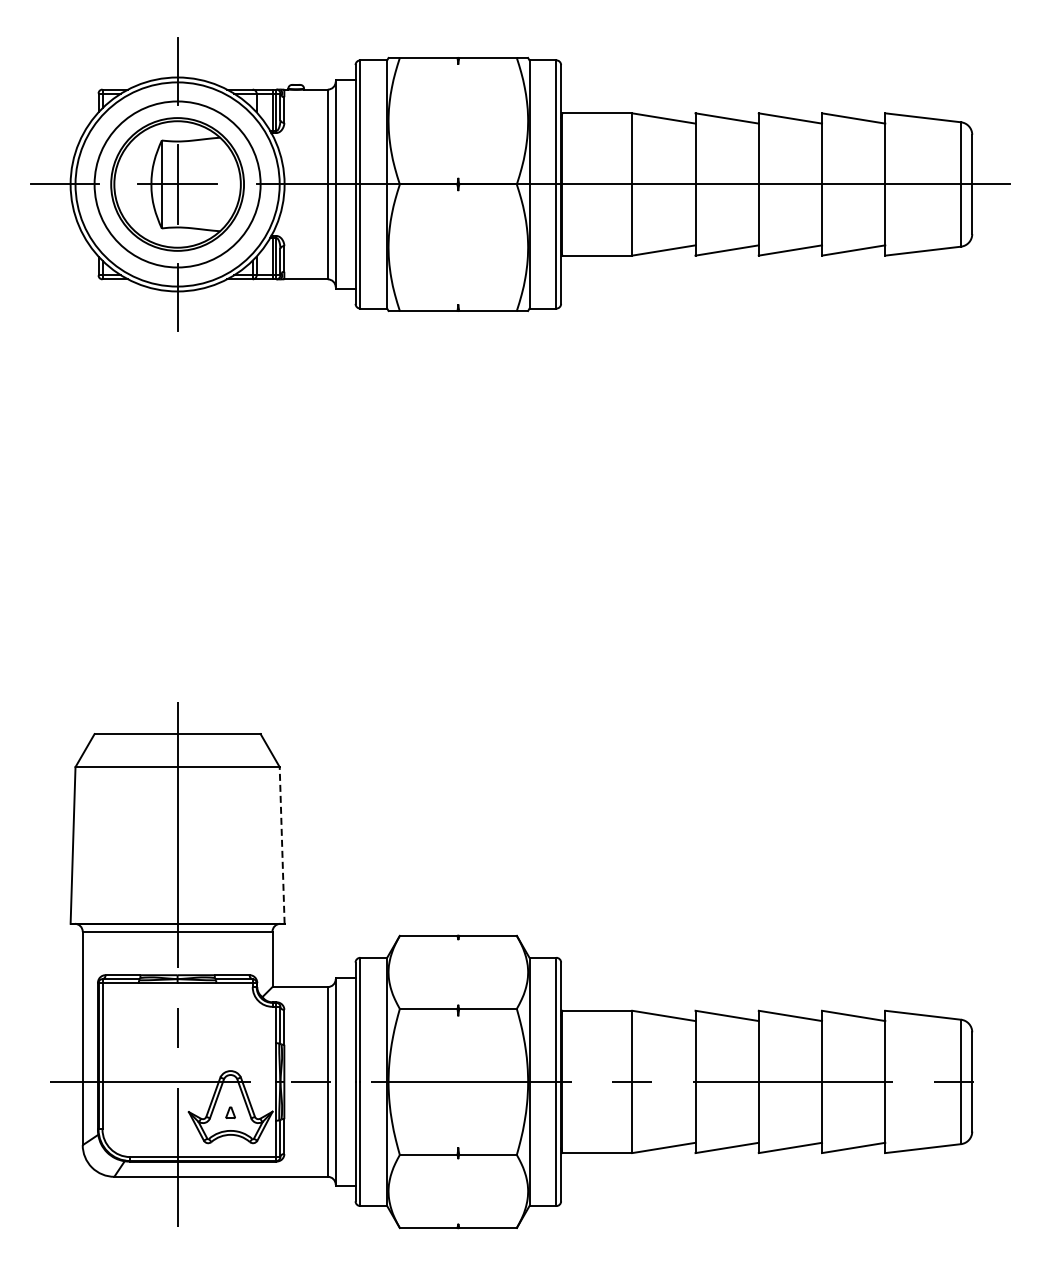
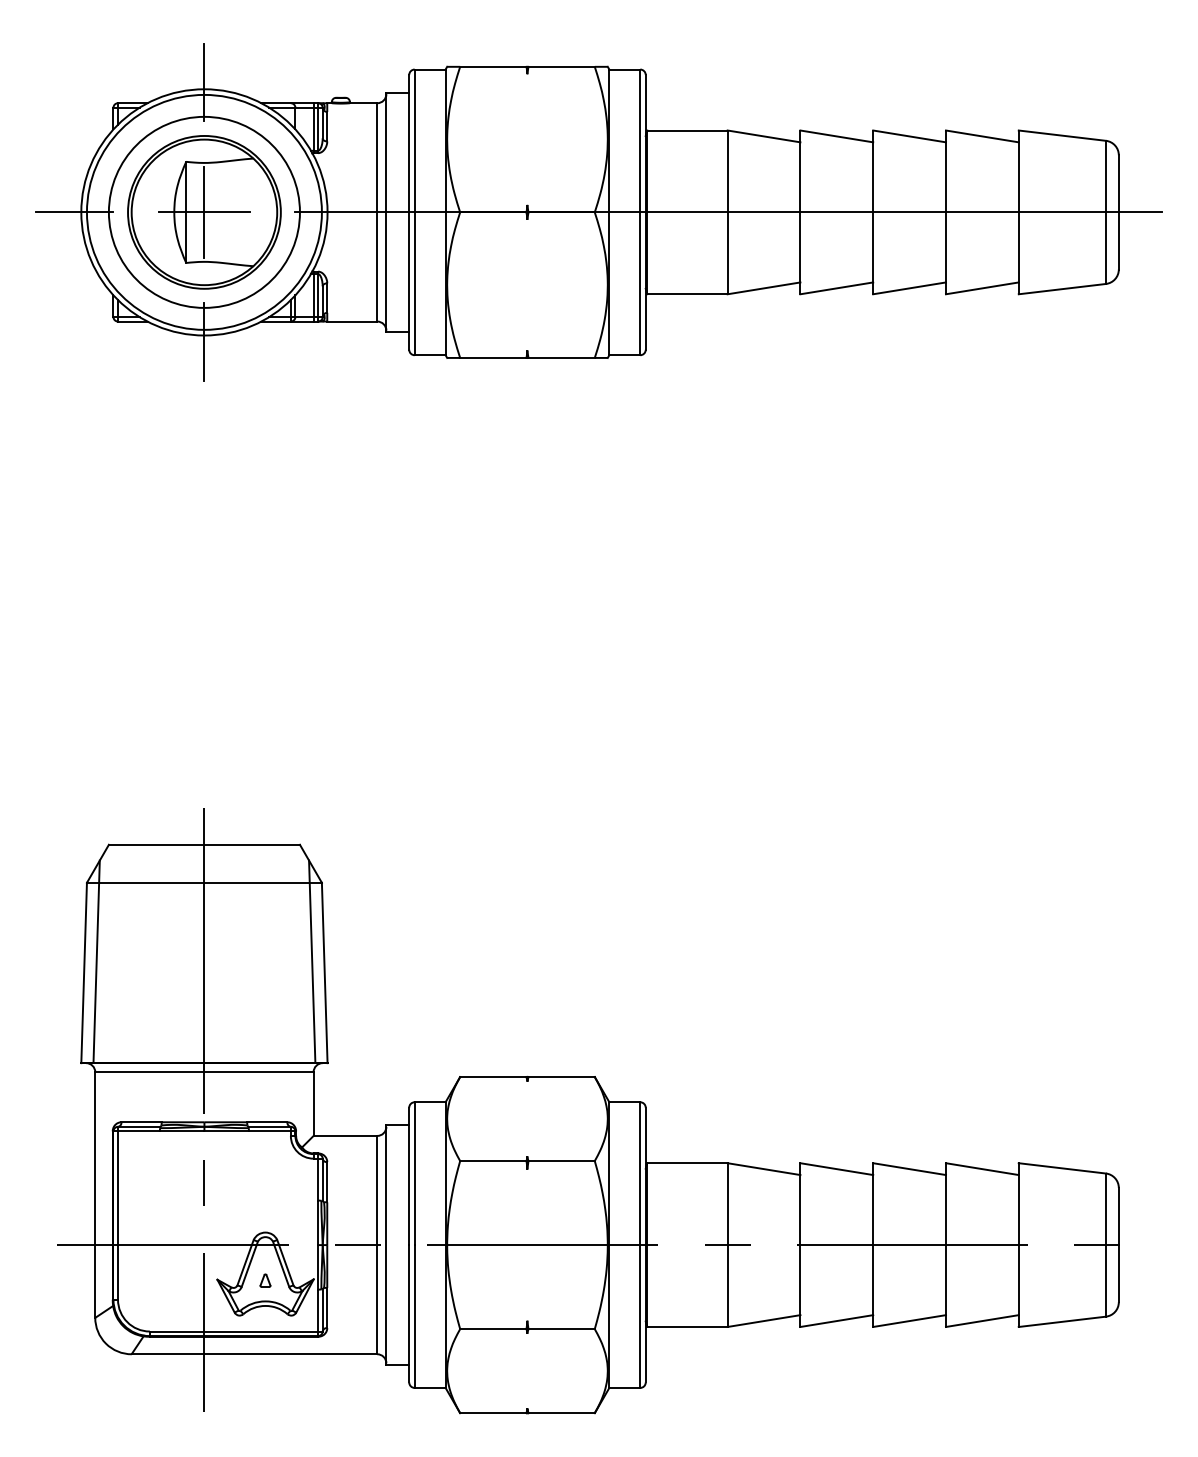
line: (83, 835) -> (96, 961), added
line: (271, 835) -> (312, 961), added
line: (282, 844) -> (325, 971), dashed -> solid

